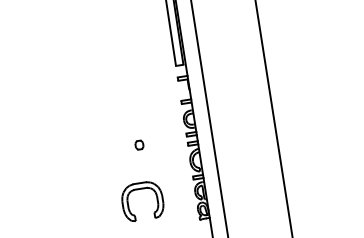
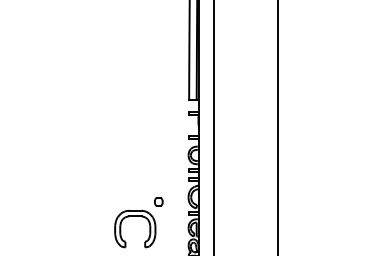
part: (139, 144) -> (158, 201), moved

